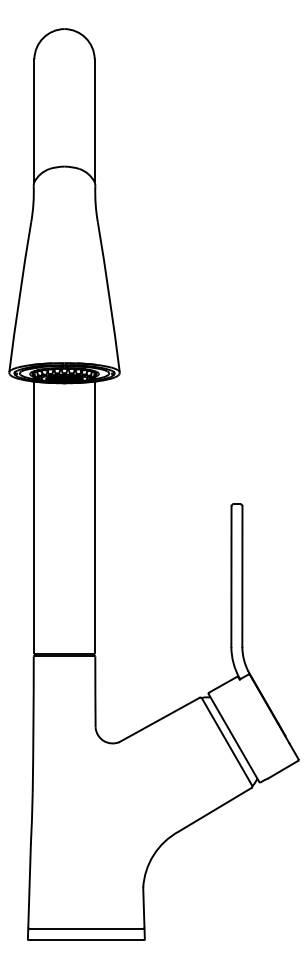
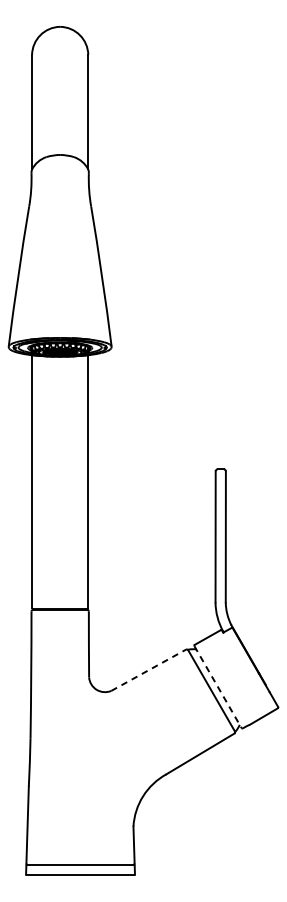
line: (159, 719) -> (148, 669), solid -> dashed
line: (234, 738) -> (218, 687), solid -> dashed

